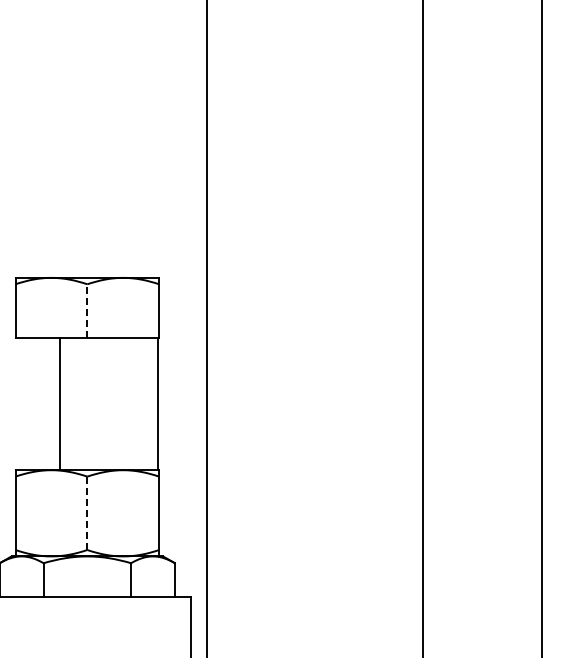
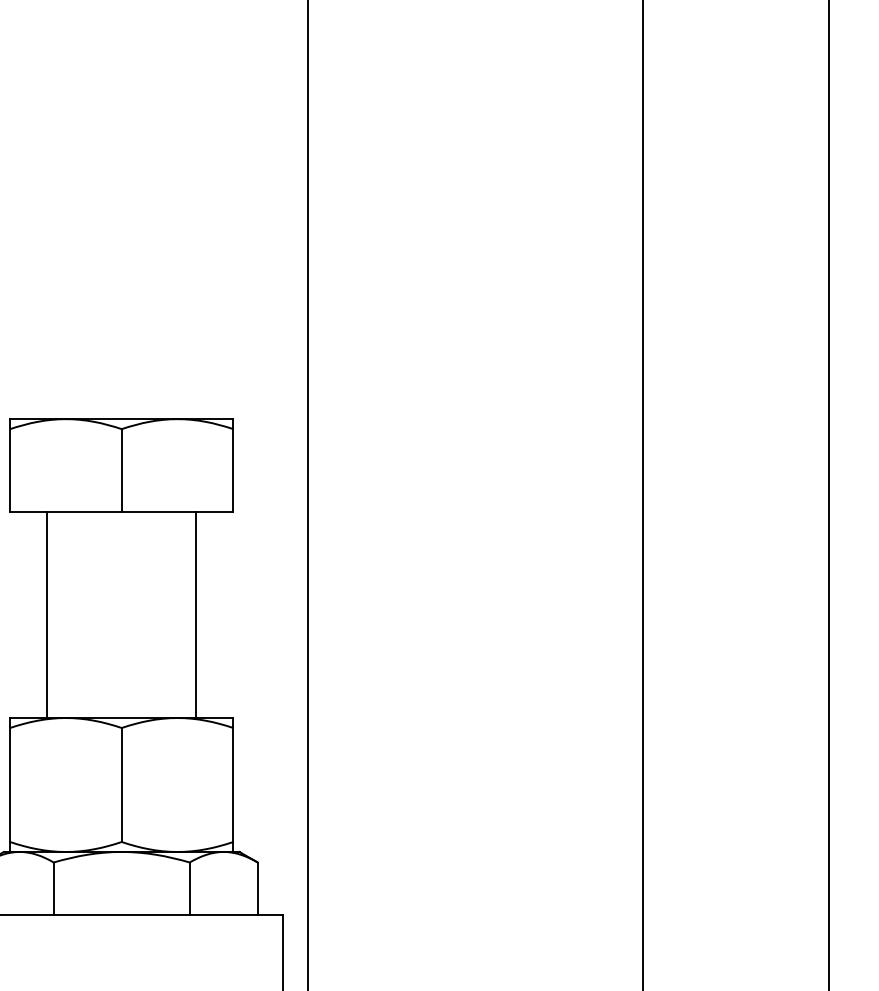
line: (87, 311) -> (121, 471), dashed -> solid
line: (60, 403) -> (47, 614), moved
line: (158, 403) -> (196, 614), moved
line: (87, 513) -> (121, 785), dashed -> solid

